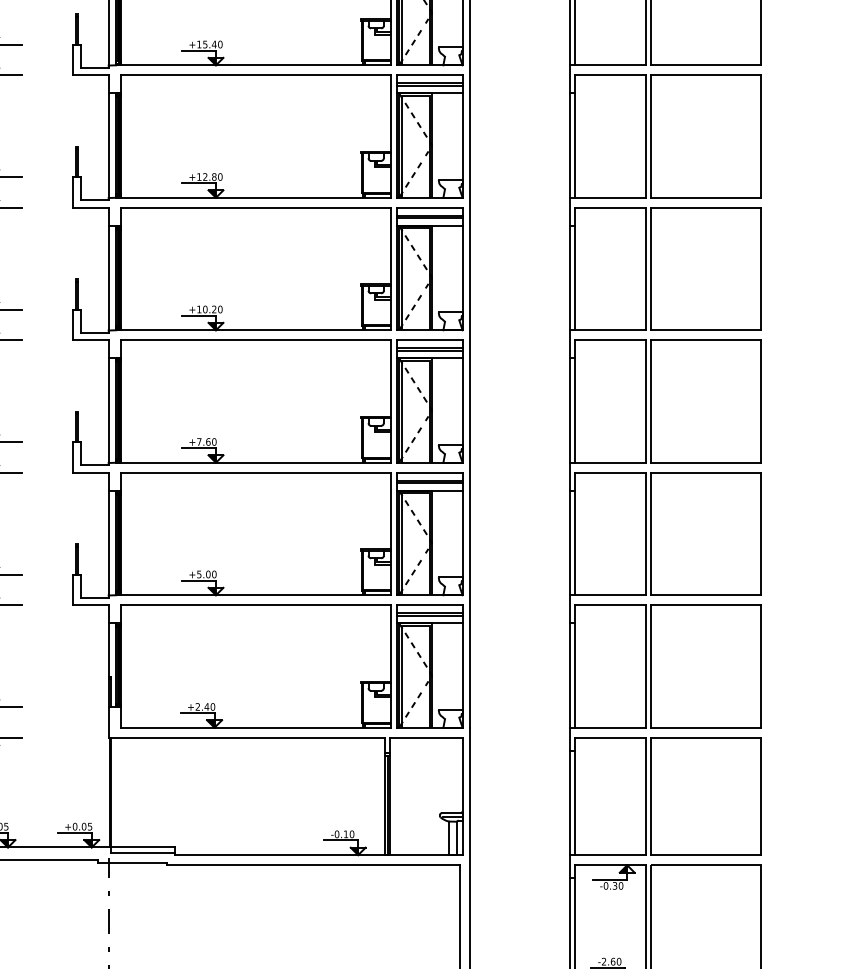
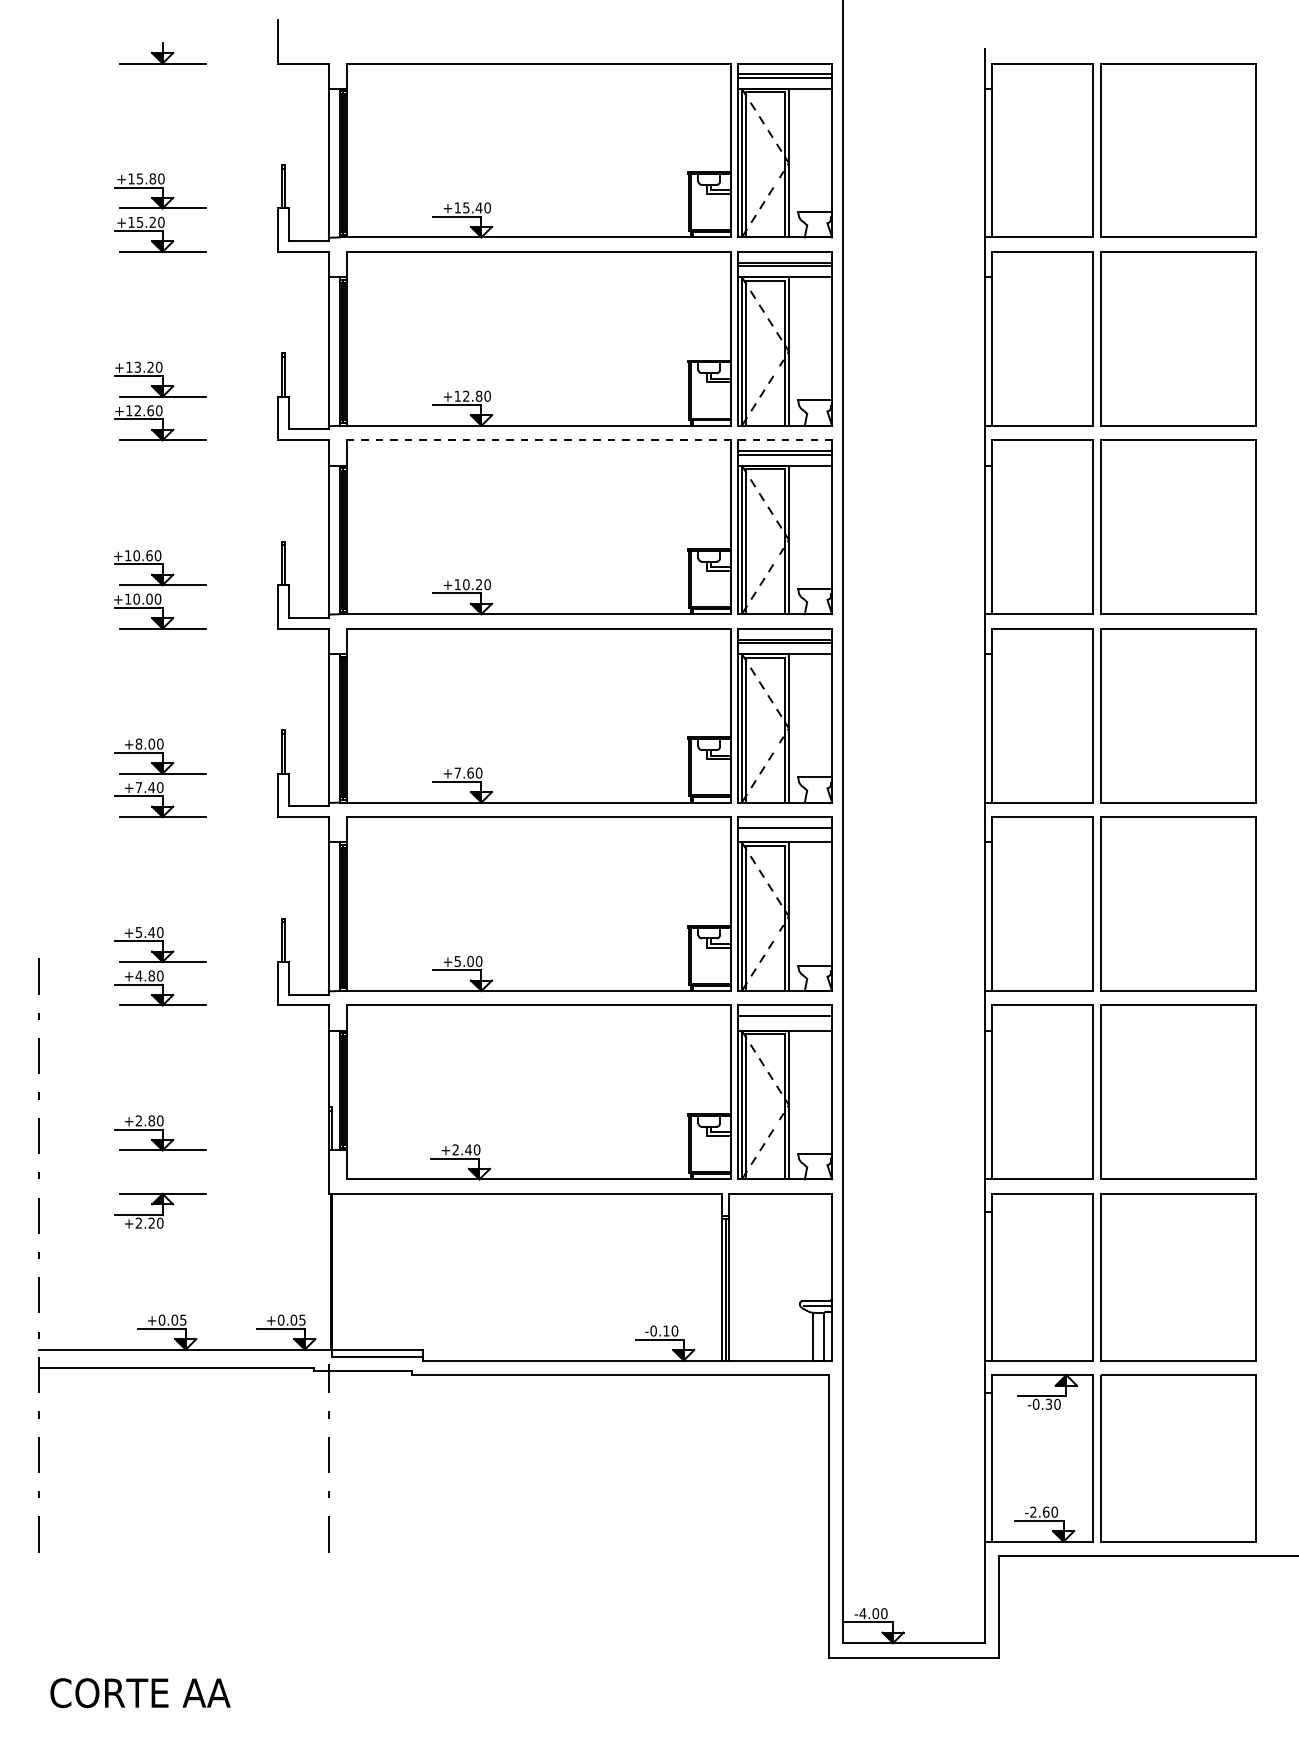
line: (256, 208) -> (539, 440), solid -> dashed
line: (429, 208) -> (785, 440), solid -> dashed
line: (429, 483) -> (785, 831), removed
line: (429, 615) -> (785, 1019), removed

